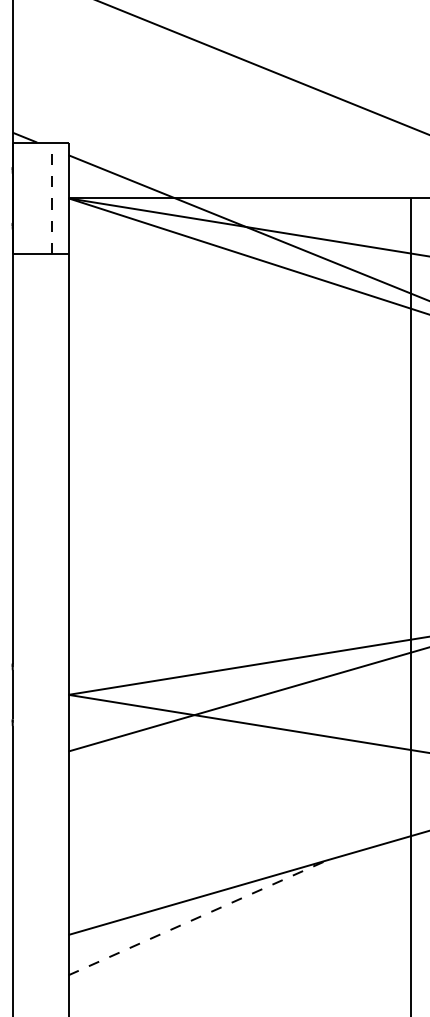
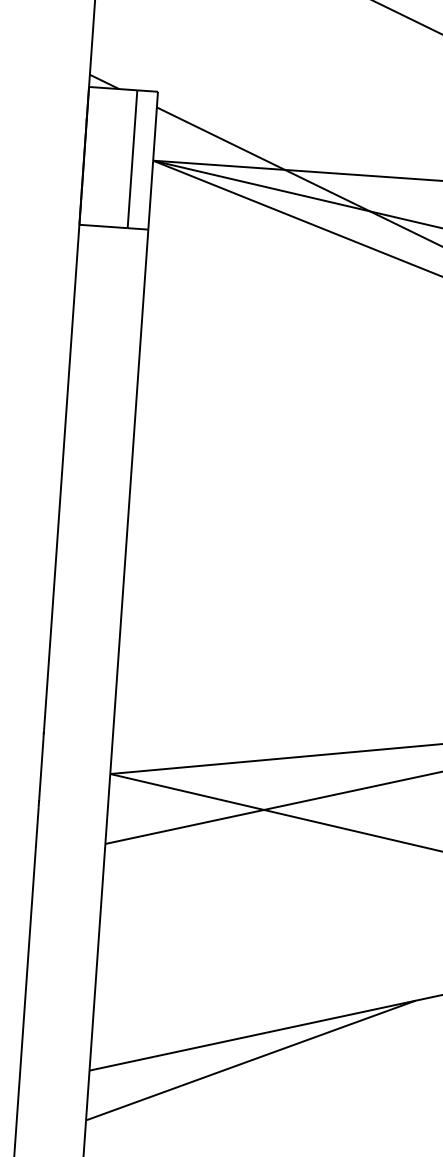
line: (51, 198) -> (132, 159), dashed -> solid
line: (197, 917) -> (250, 1060), dashed -> solid

